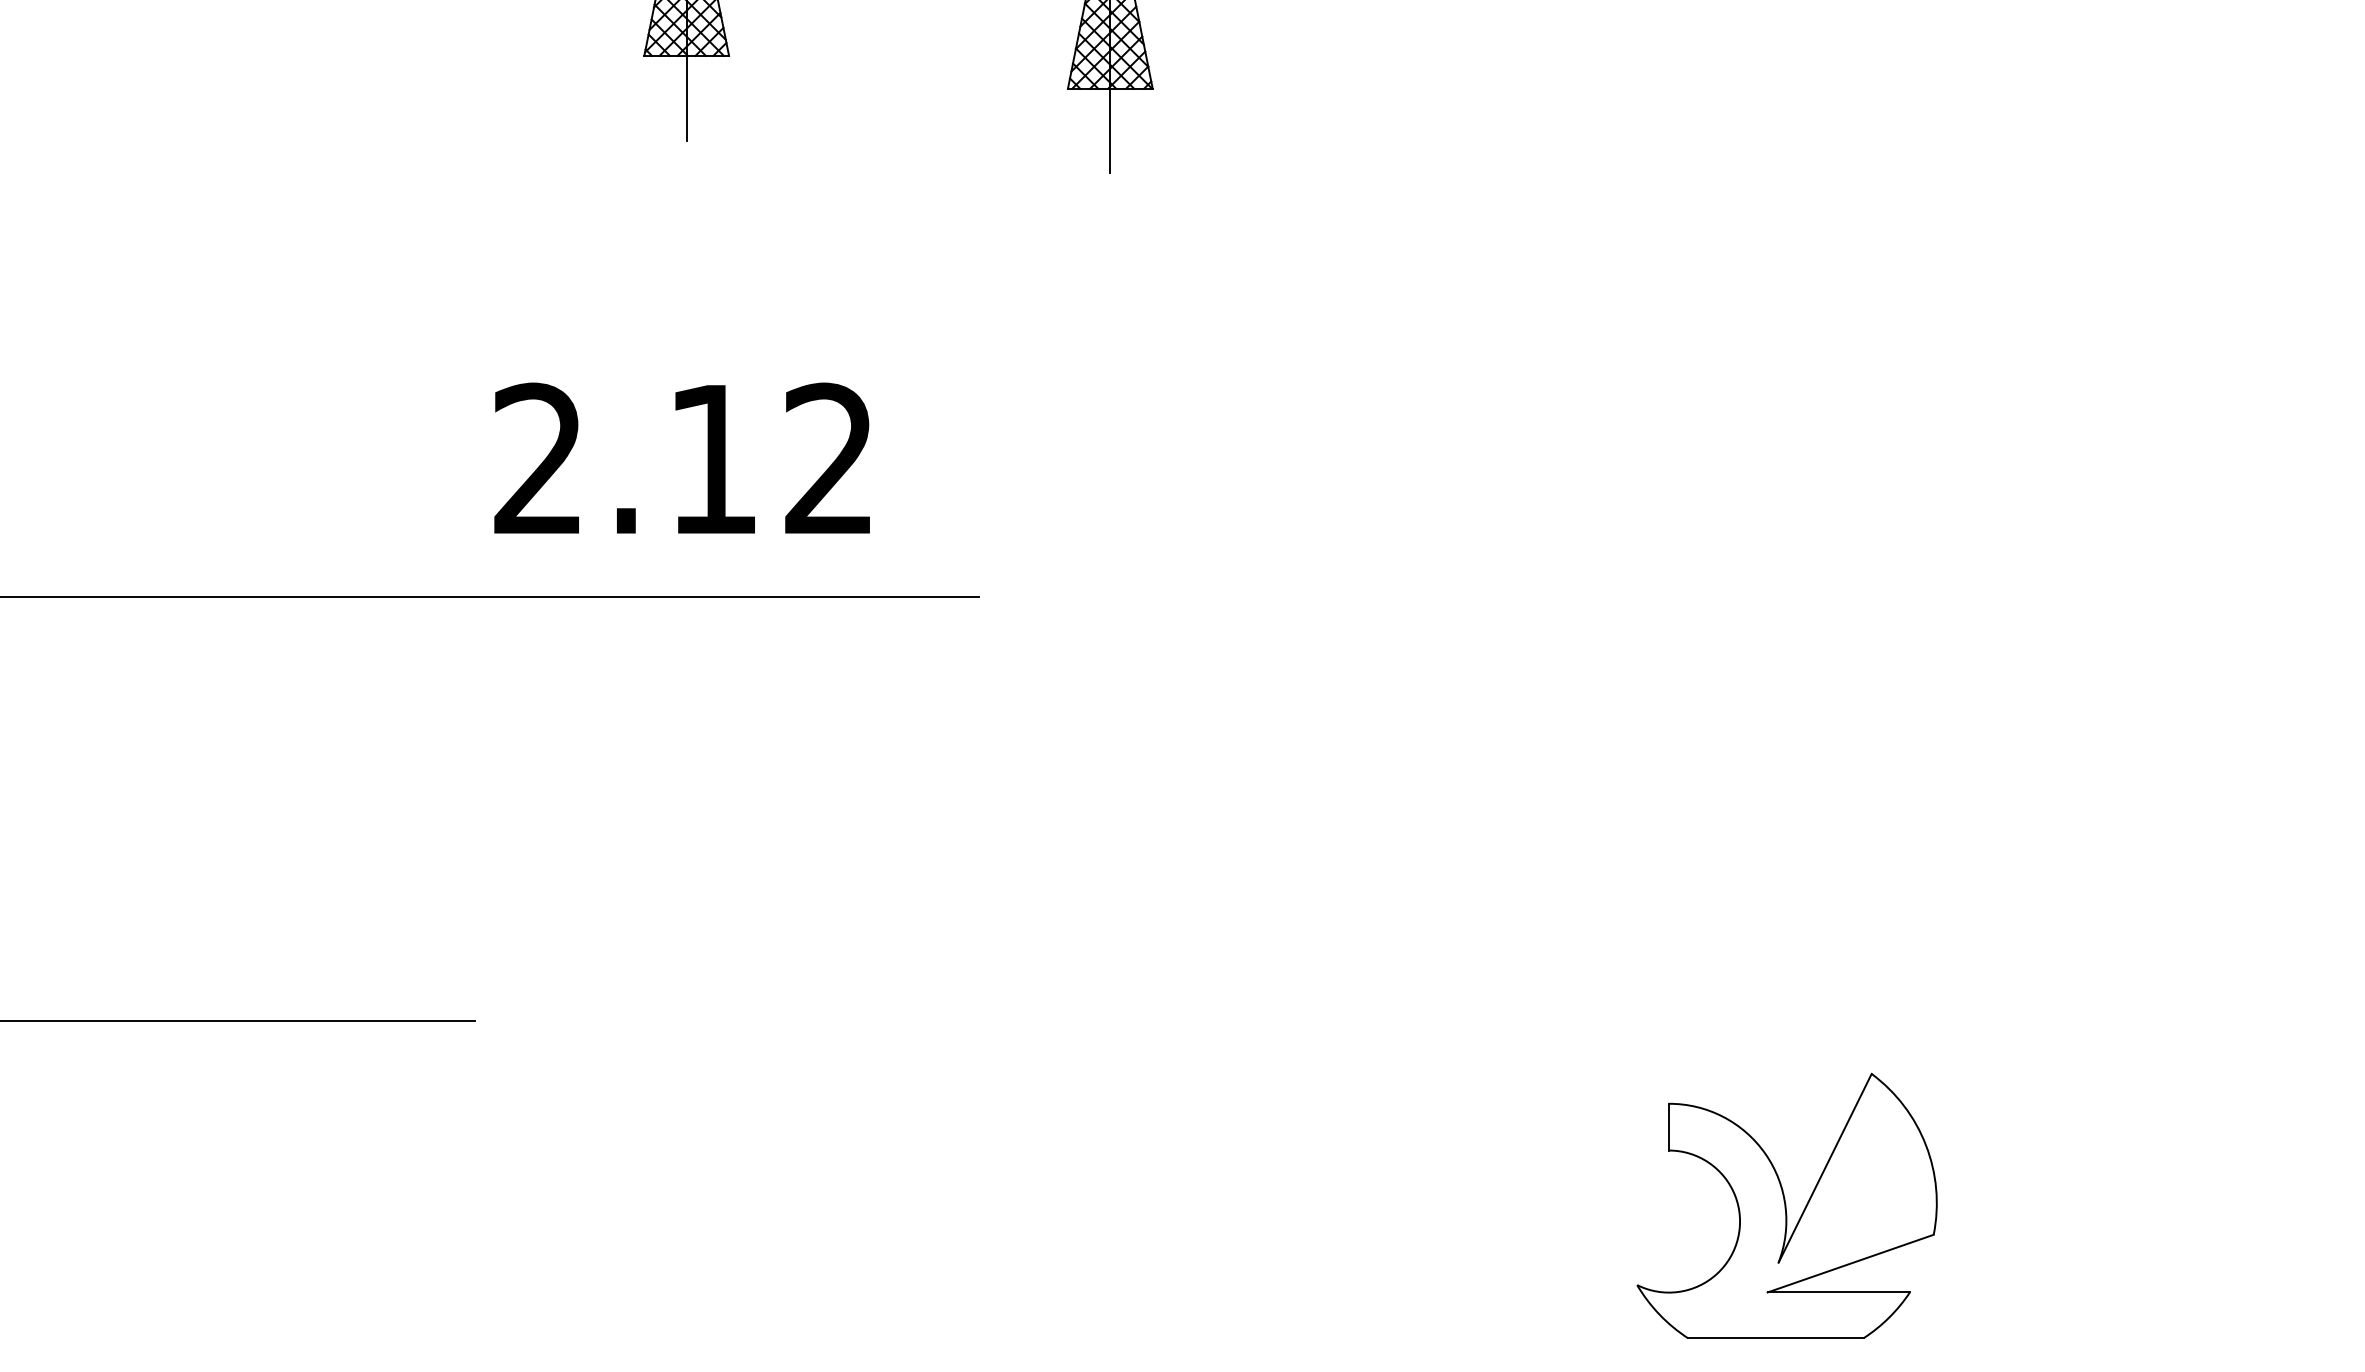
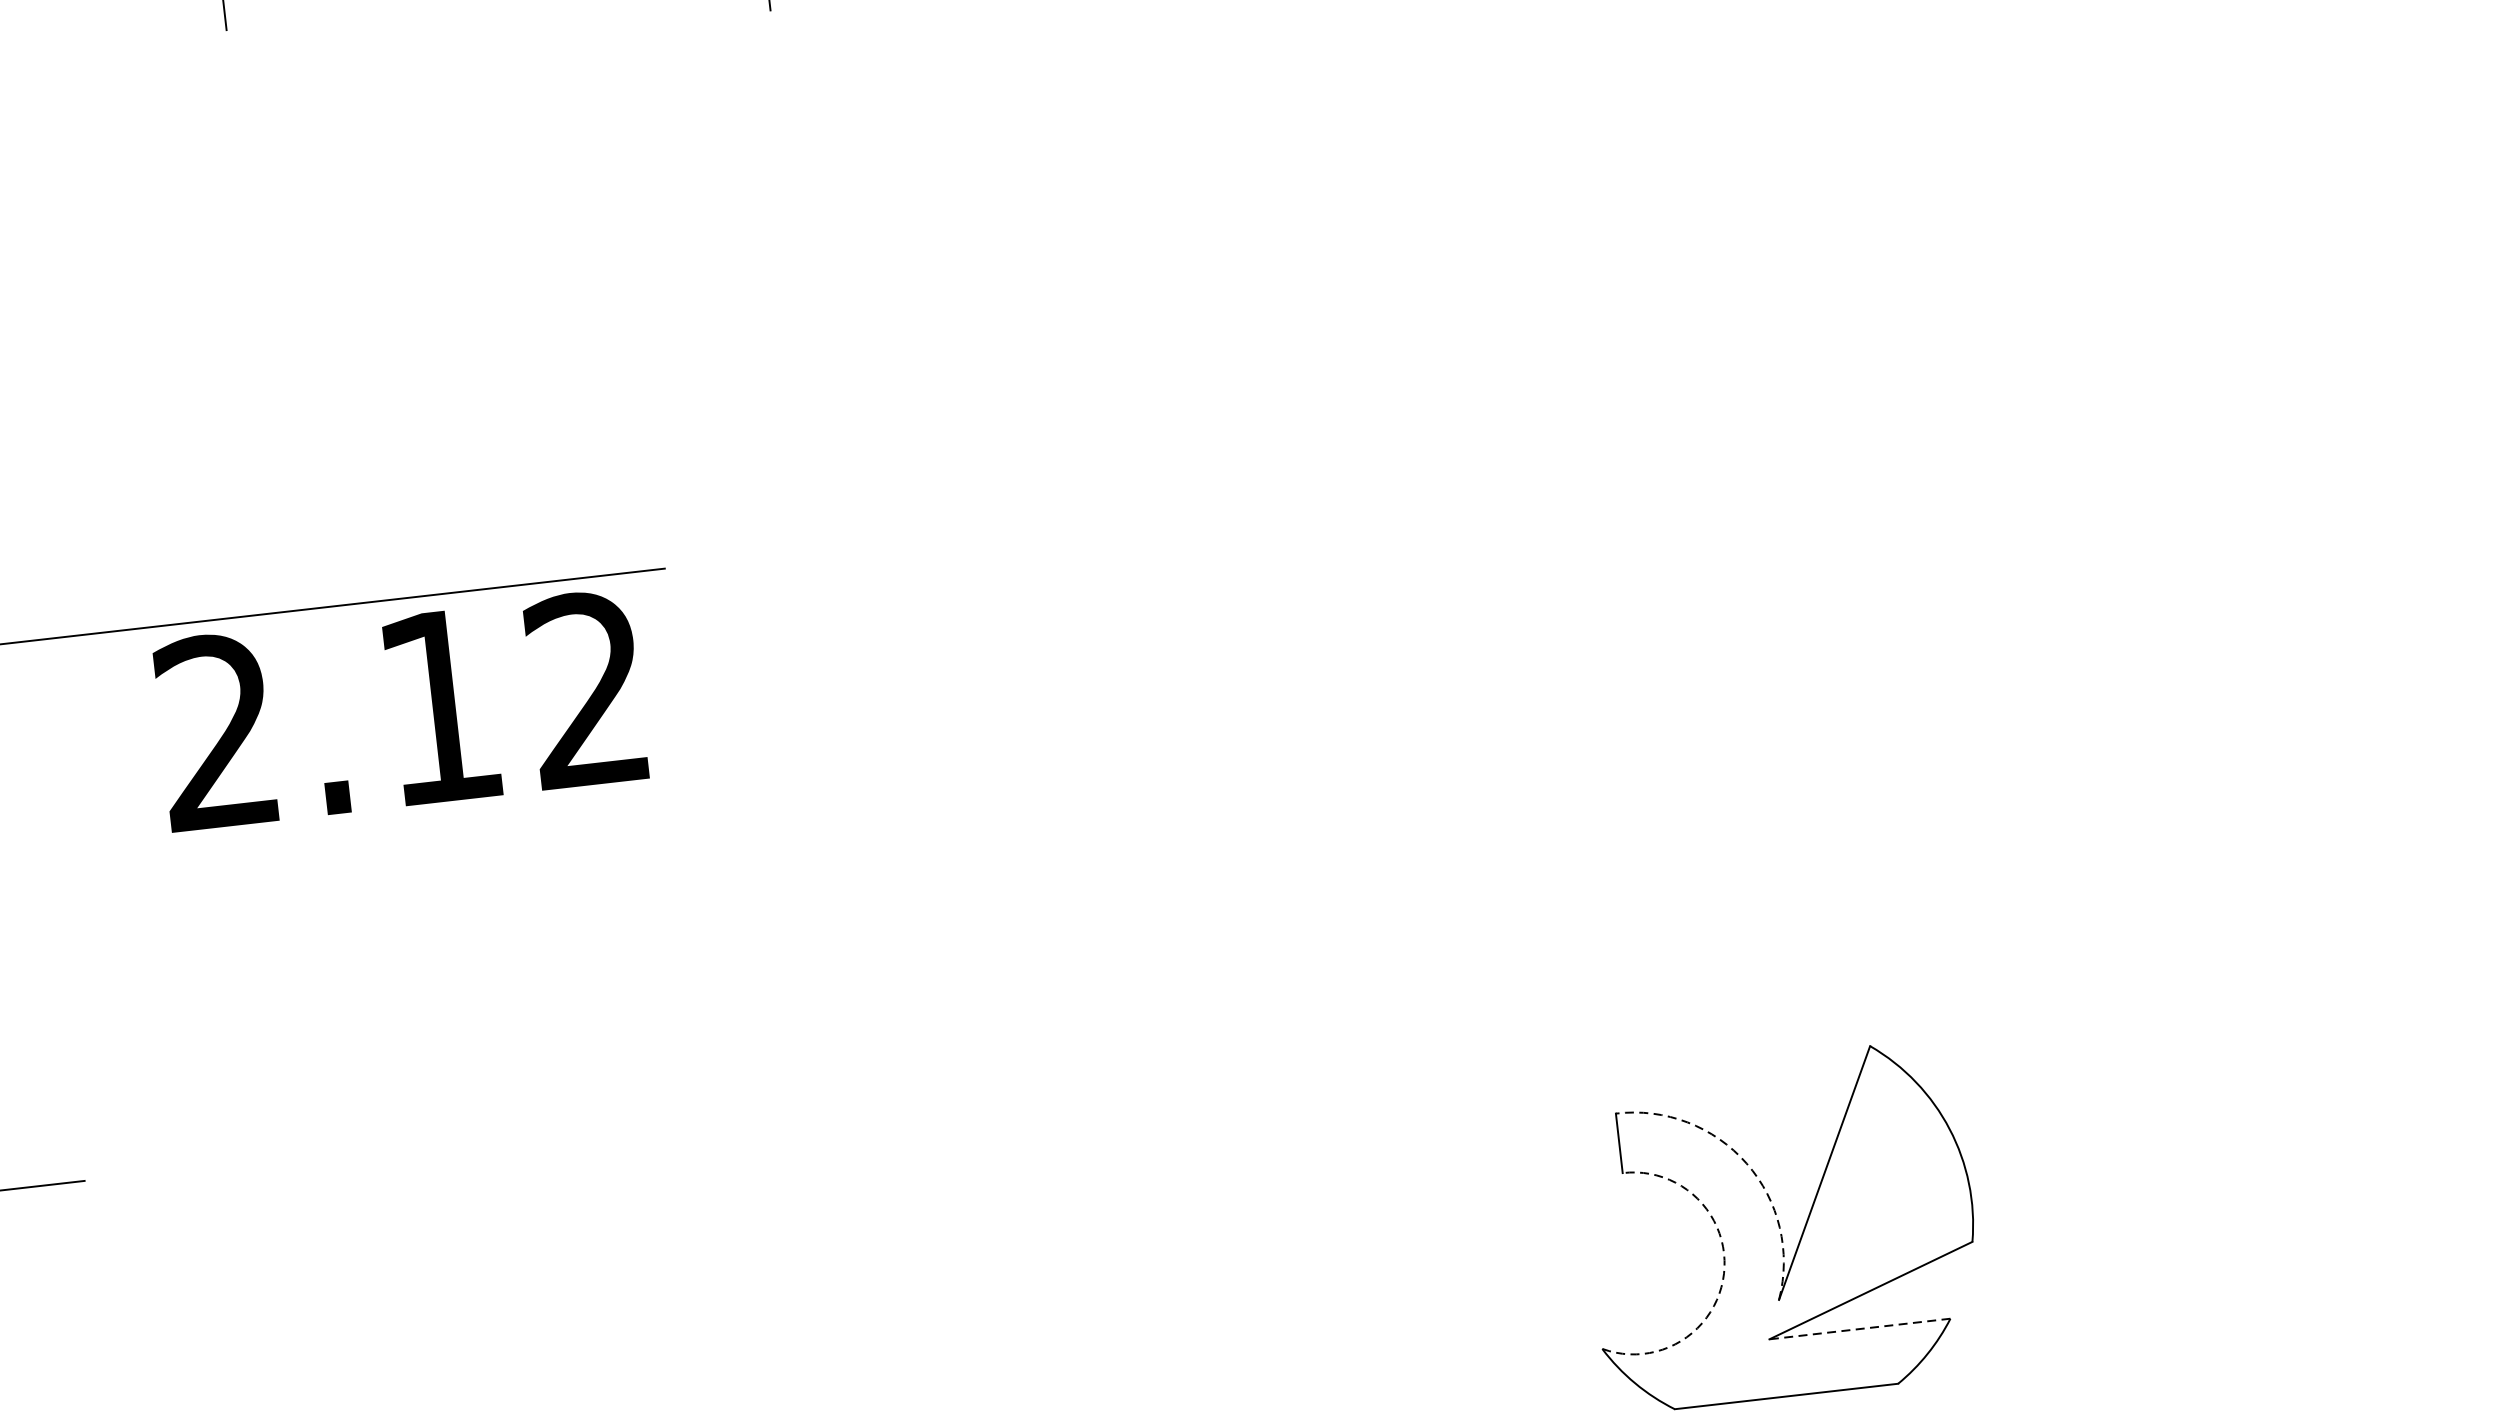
text: (681, 457) -> (399, 709), moved
arc: (1765, 1154) -> (1746, 1164), solid -> dashed
arc: (1738, 1237) -> (1724, 1273), solid -> dashed
line: (1838, 1292) -> (1859, 1329), solid -> dashed

